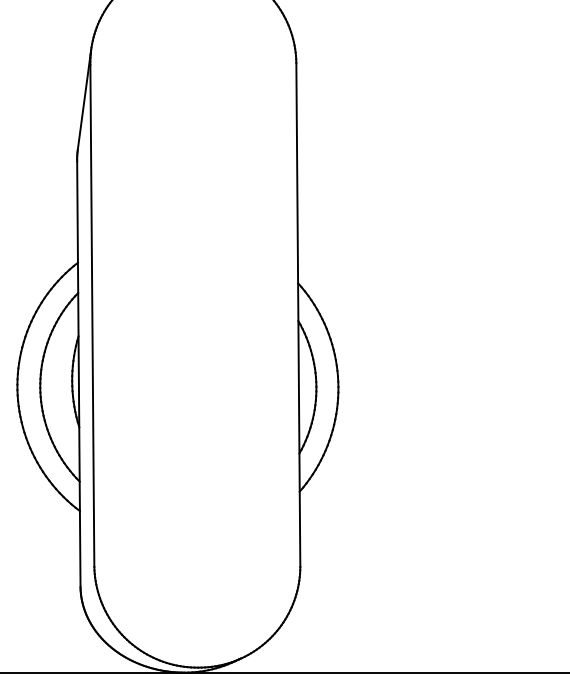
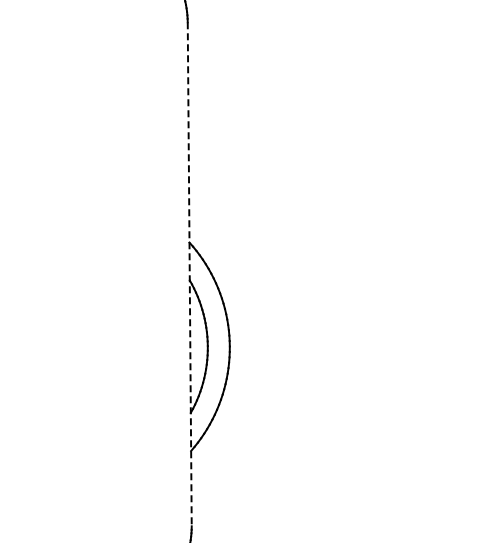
line: (298, 315) -> (189, 274), solid -> dashed

